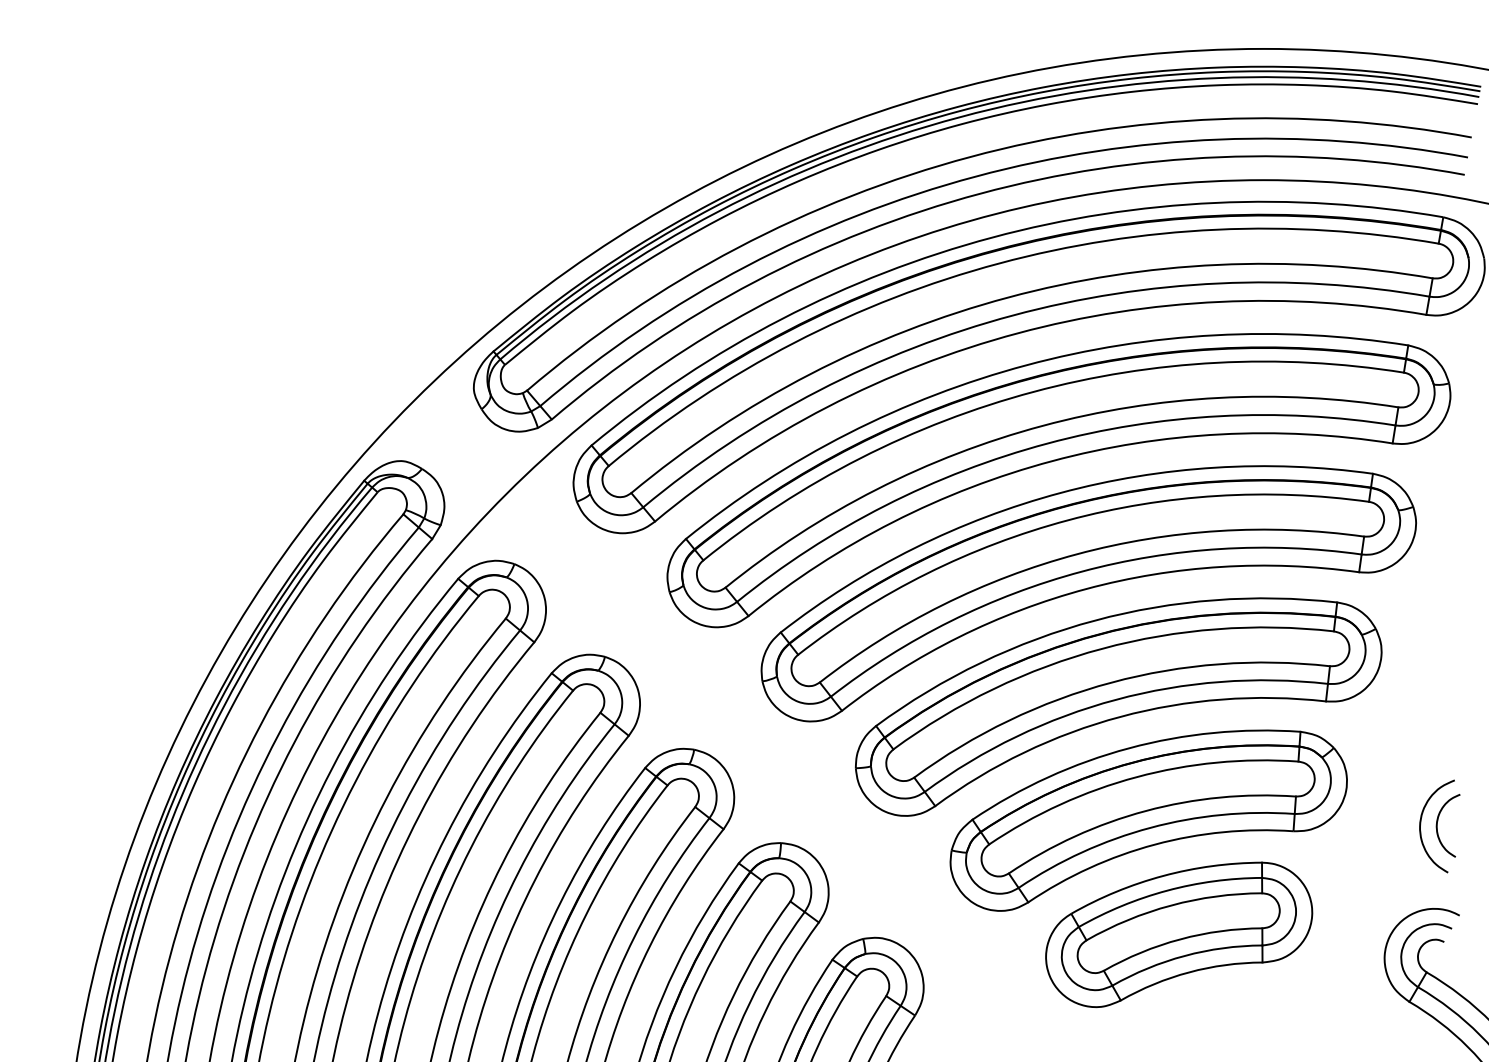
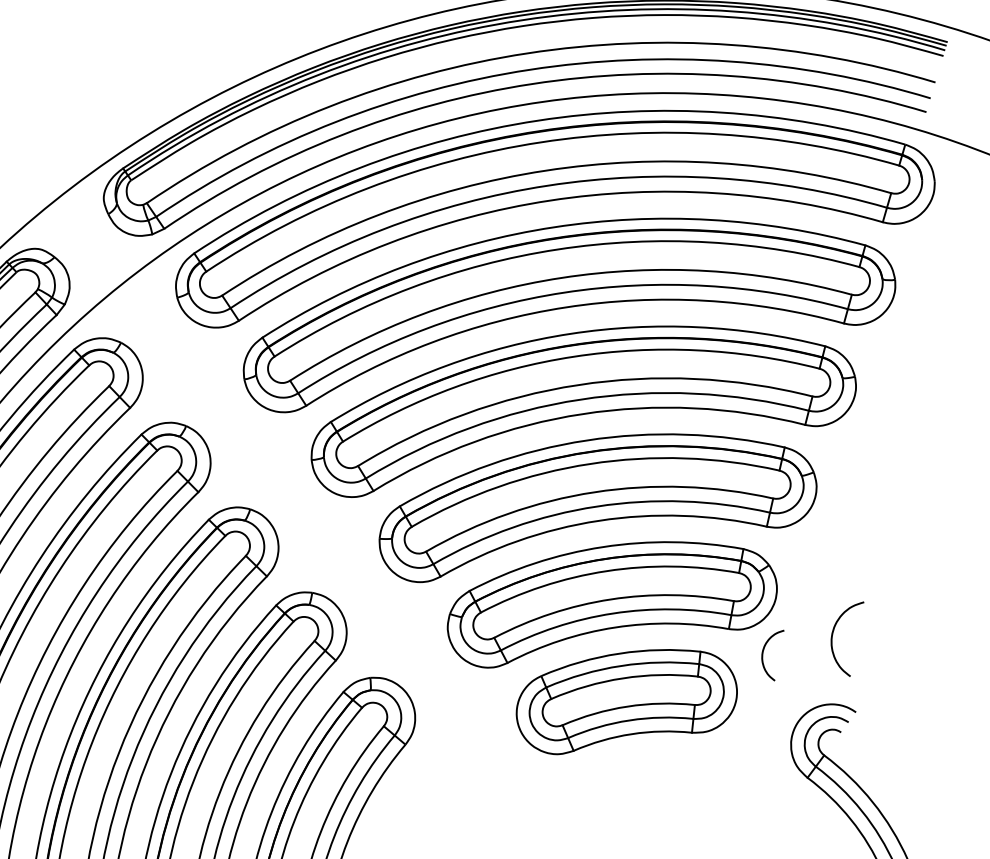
curve: (1438, 821) -> (764, 650), moved

